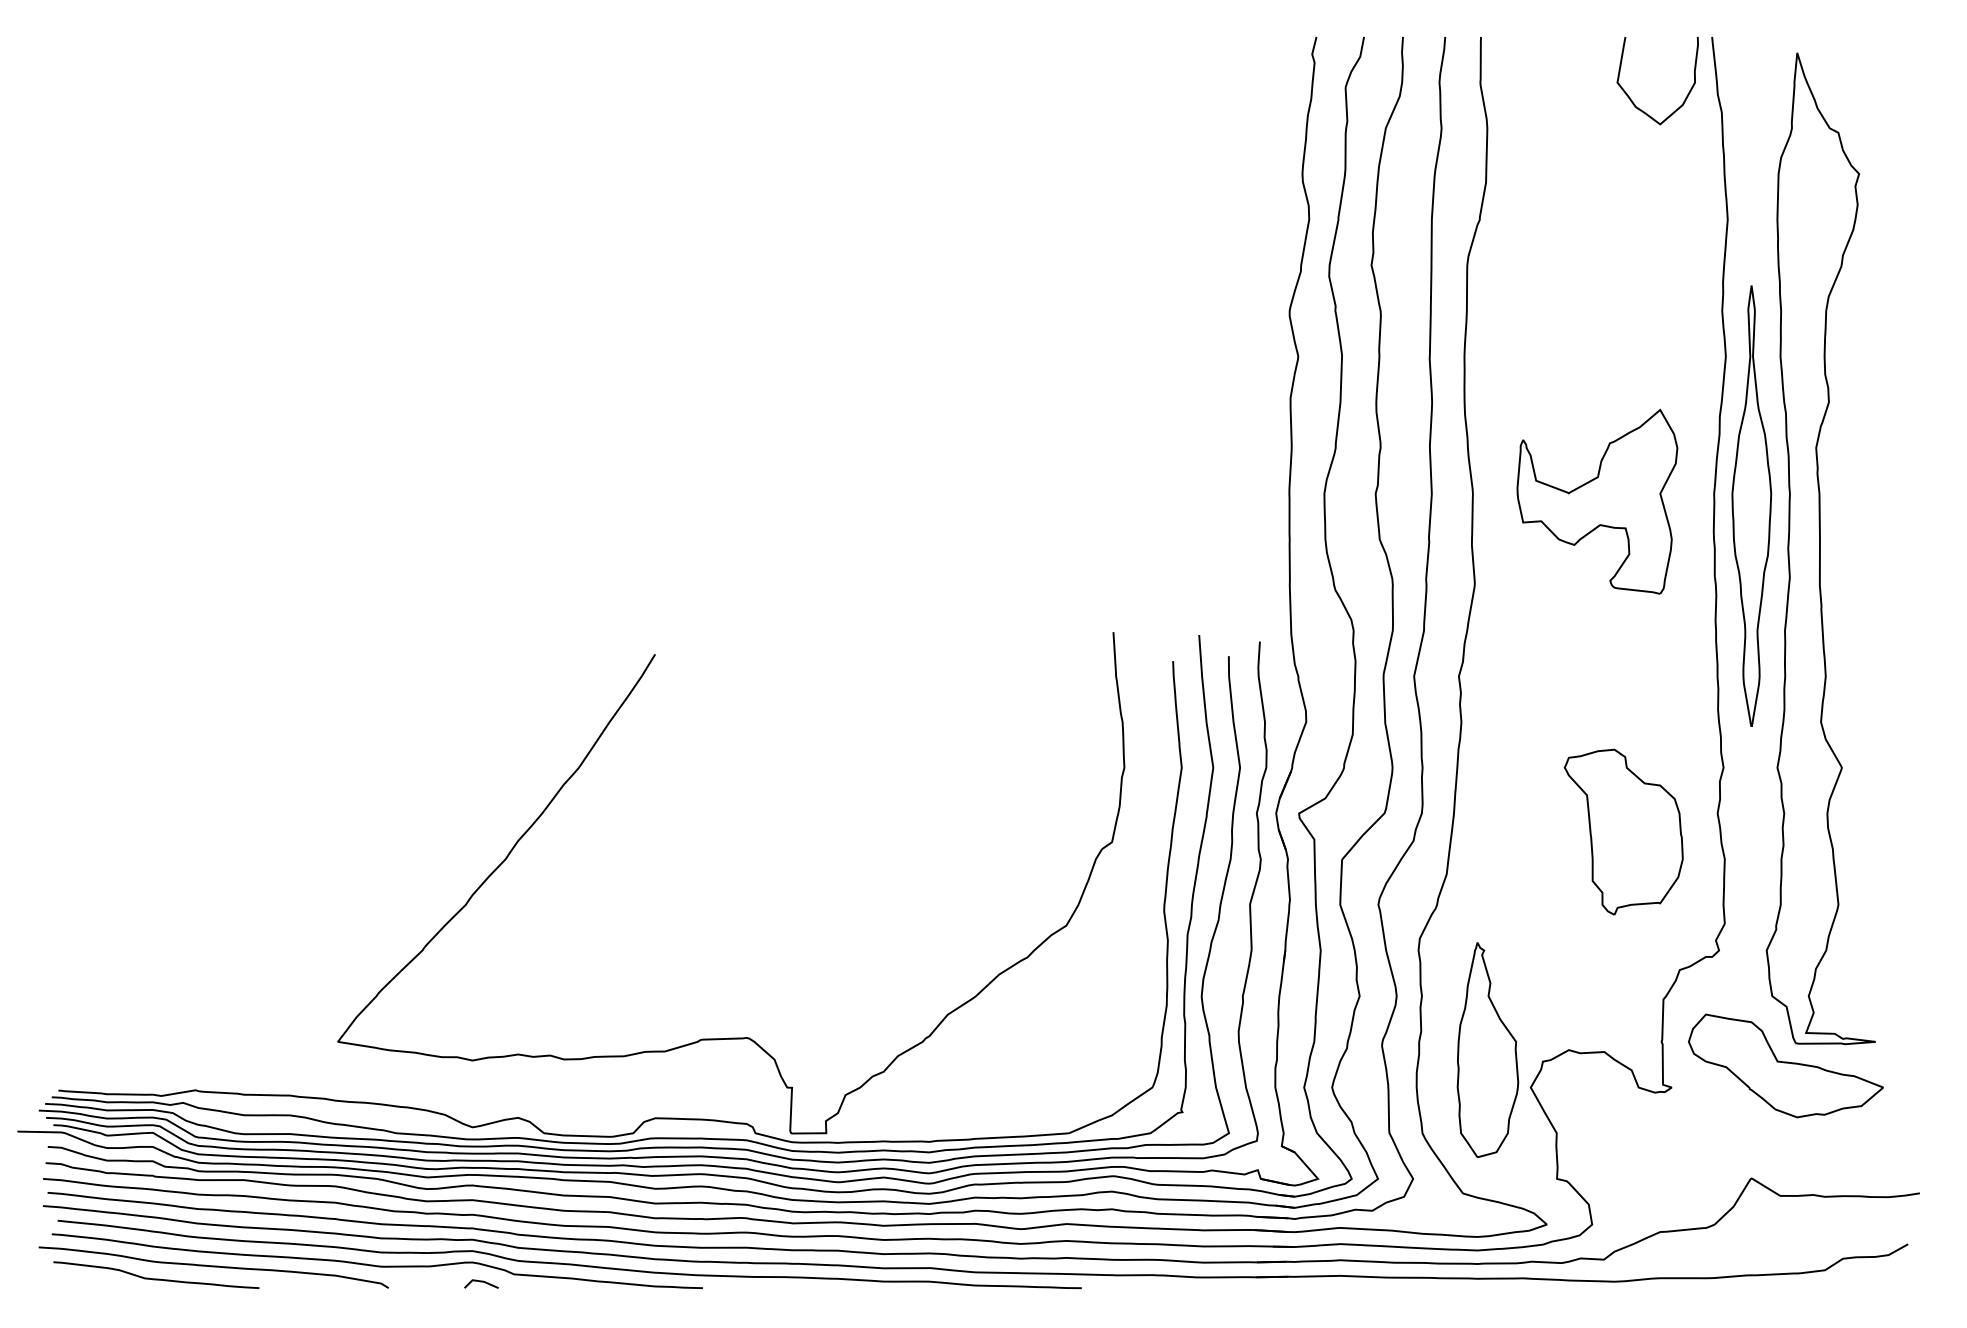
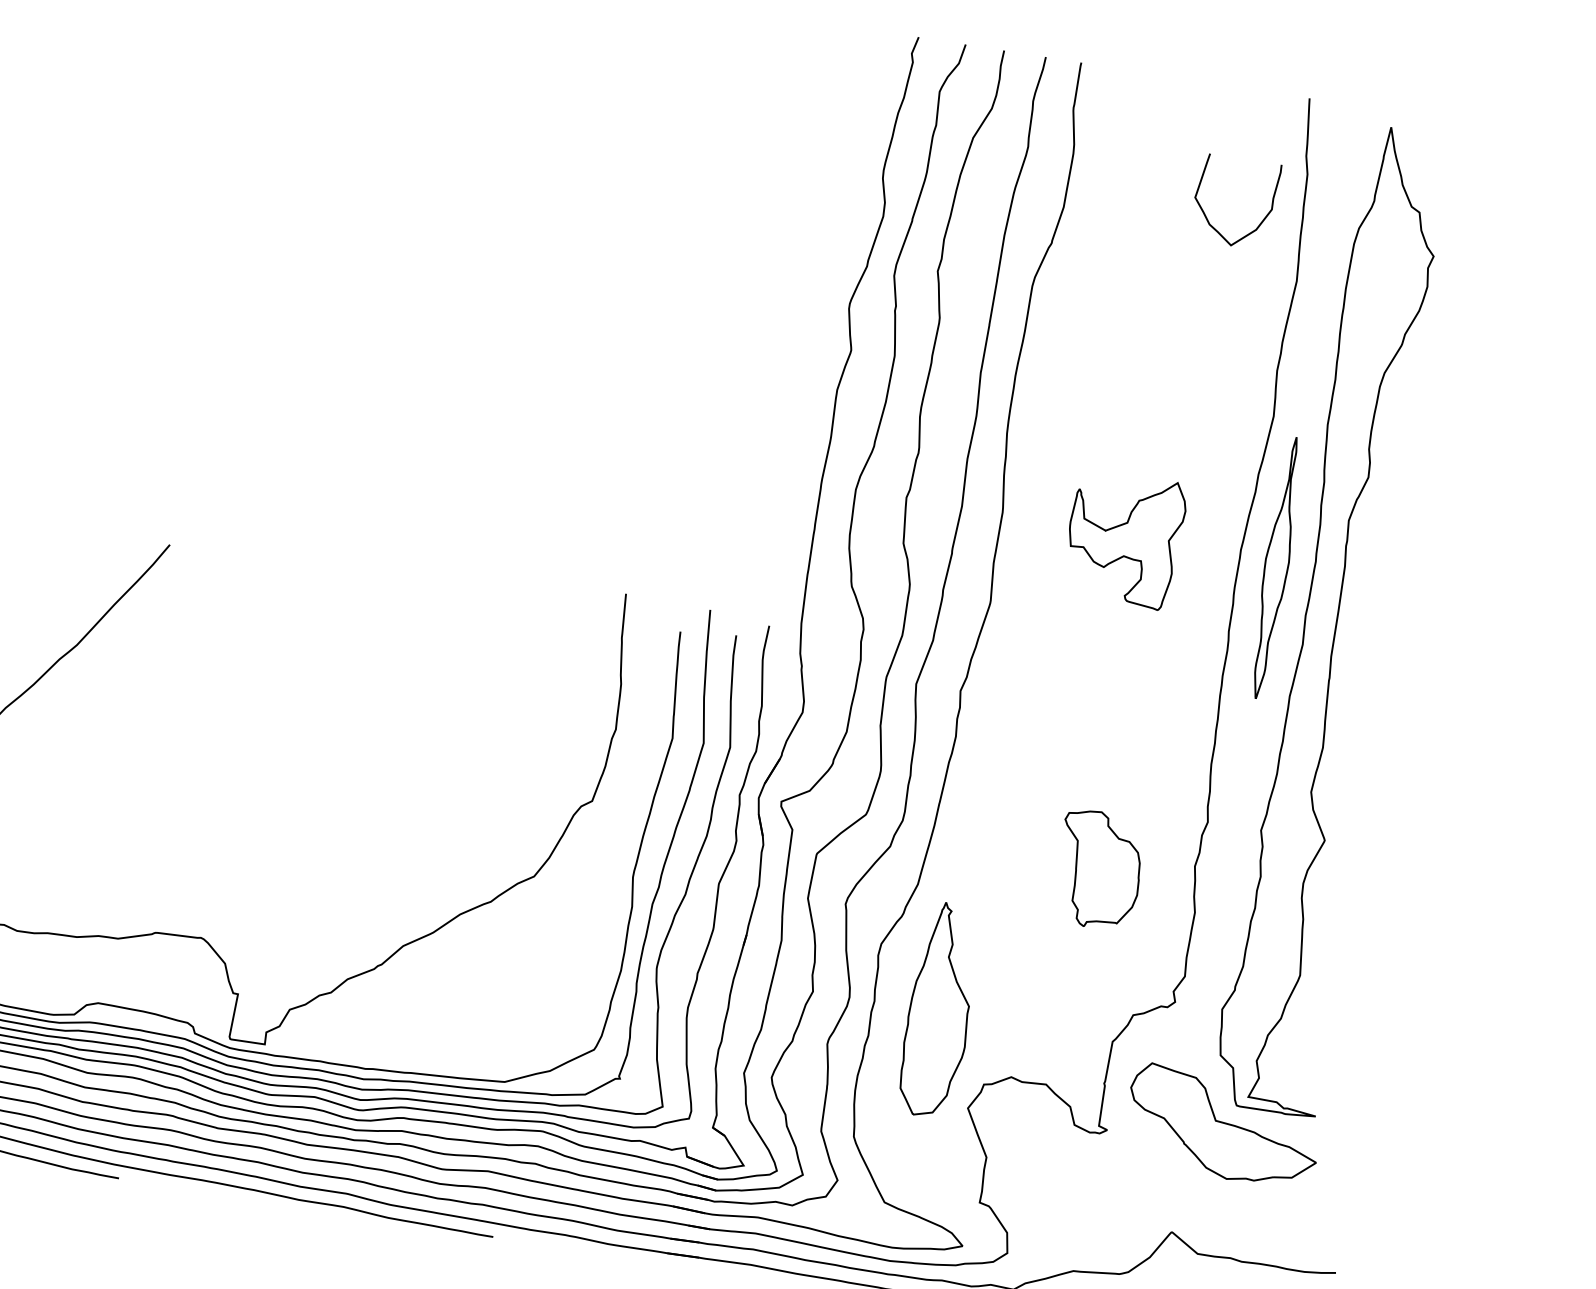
curve: (1630, 97) -> (1205, 214), moved
part: (1597, 501) -> (1124, 539), size x0.7
part: (1751, 505) -> (1276, 567), size x0.6
part: (1623, 831) -> (1099, 869), size x0.7
part: (1487, 1049) -> (939, 1009), moved

